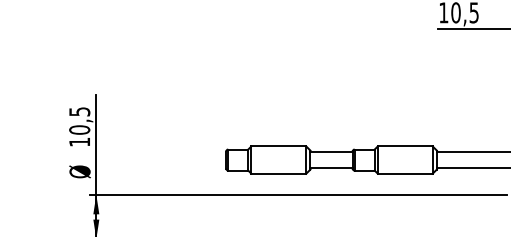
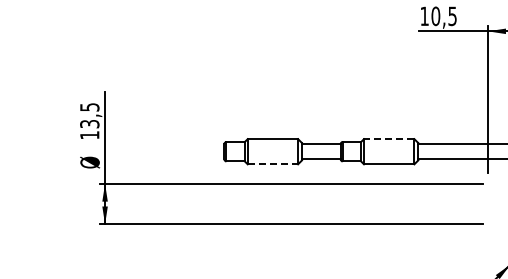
text: (79, 129) -> (89, 123), 10,5 -> 13,5
line: (404, 146) -> (388, 139), solid -> dashed
line: (279, 173) -> (273, 164), solid -> dashed

